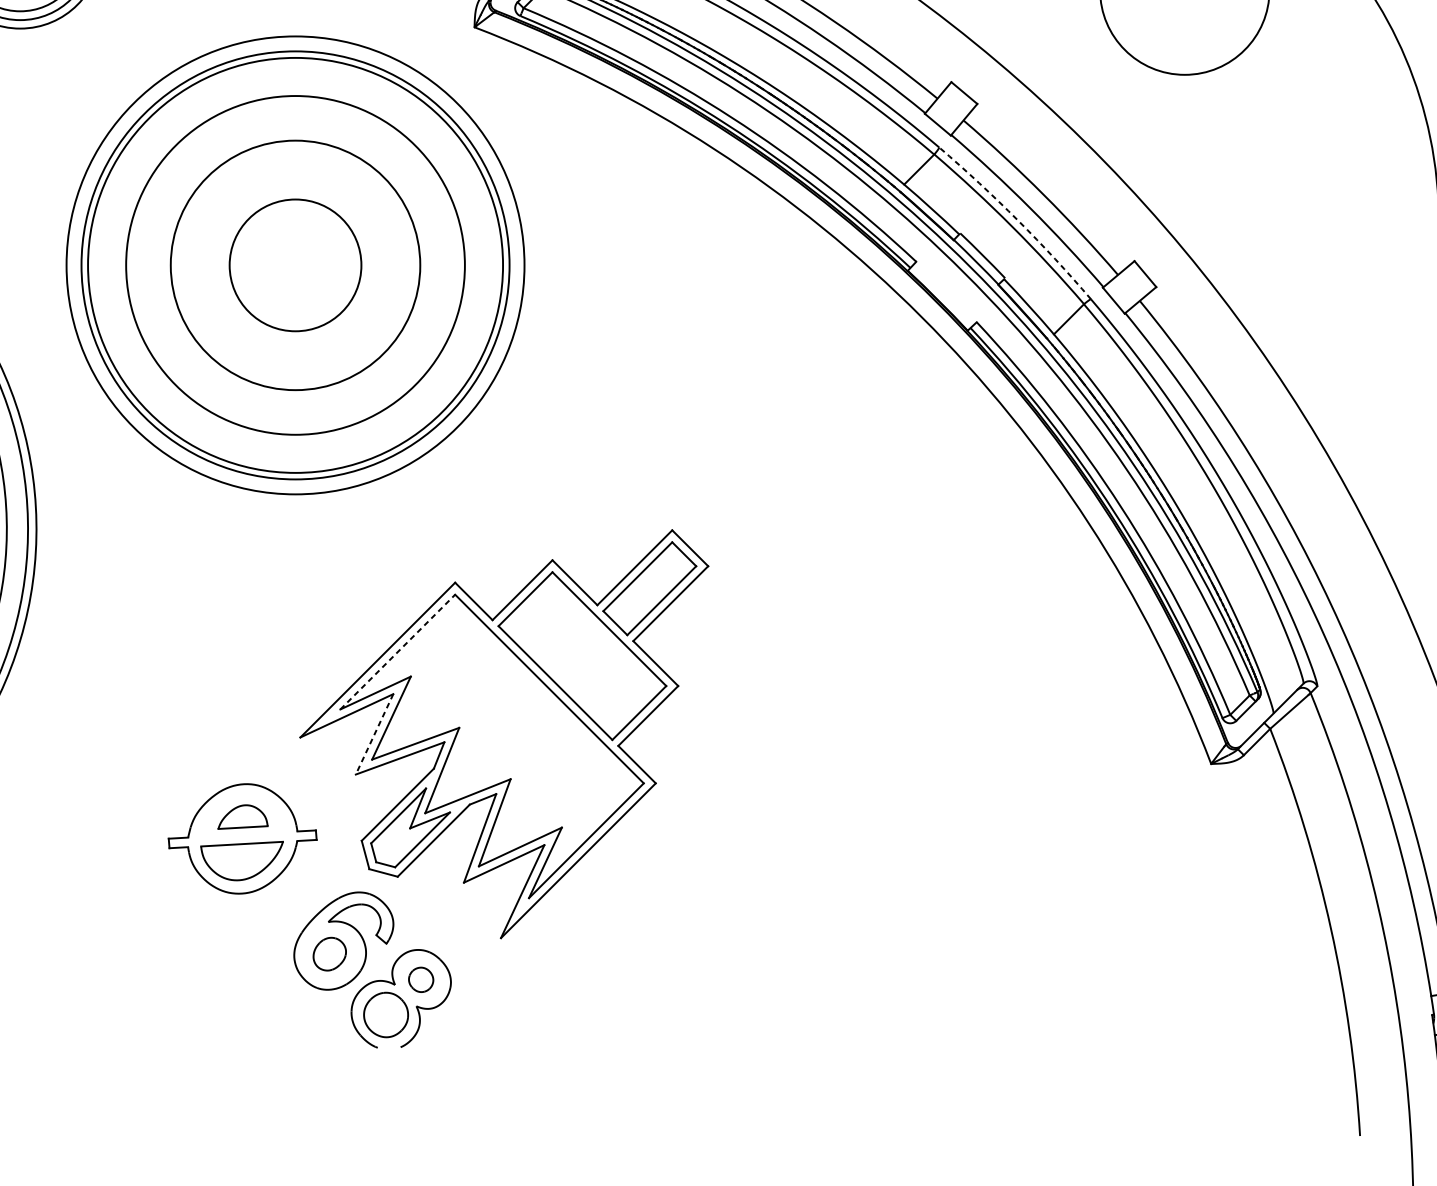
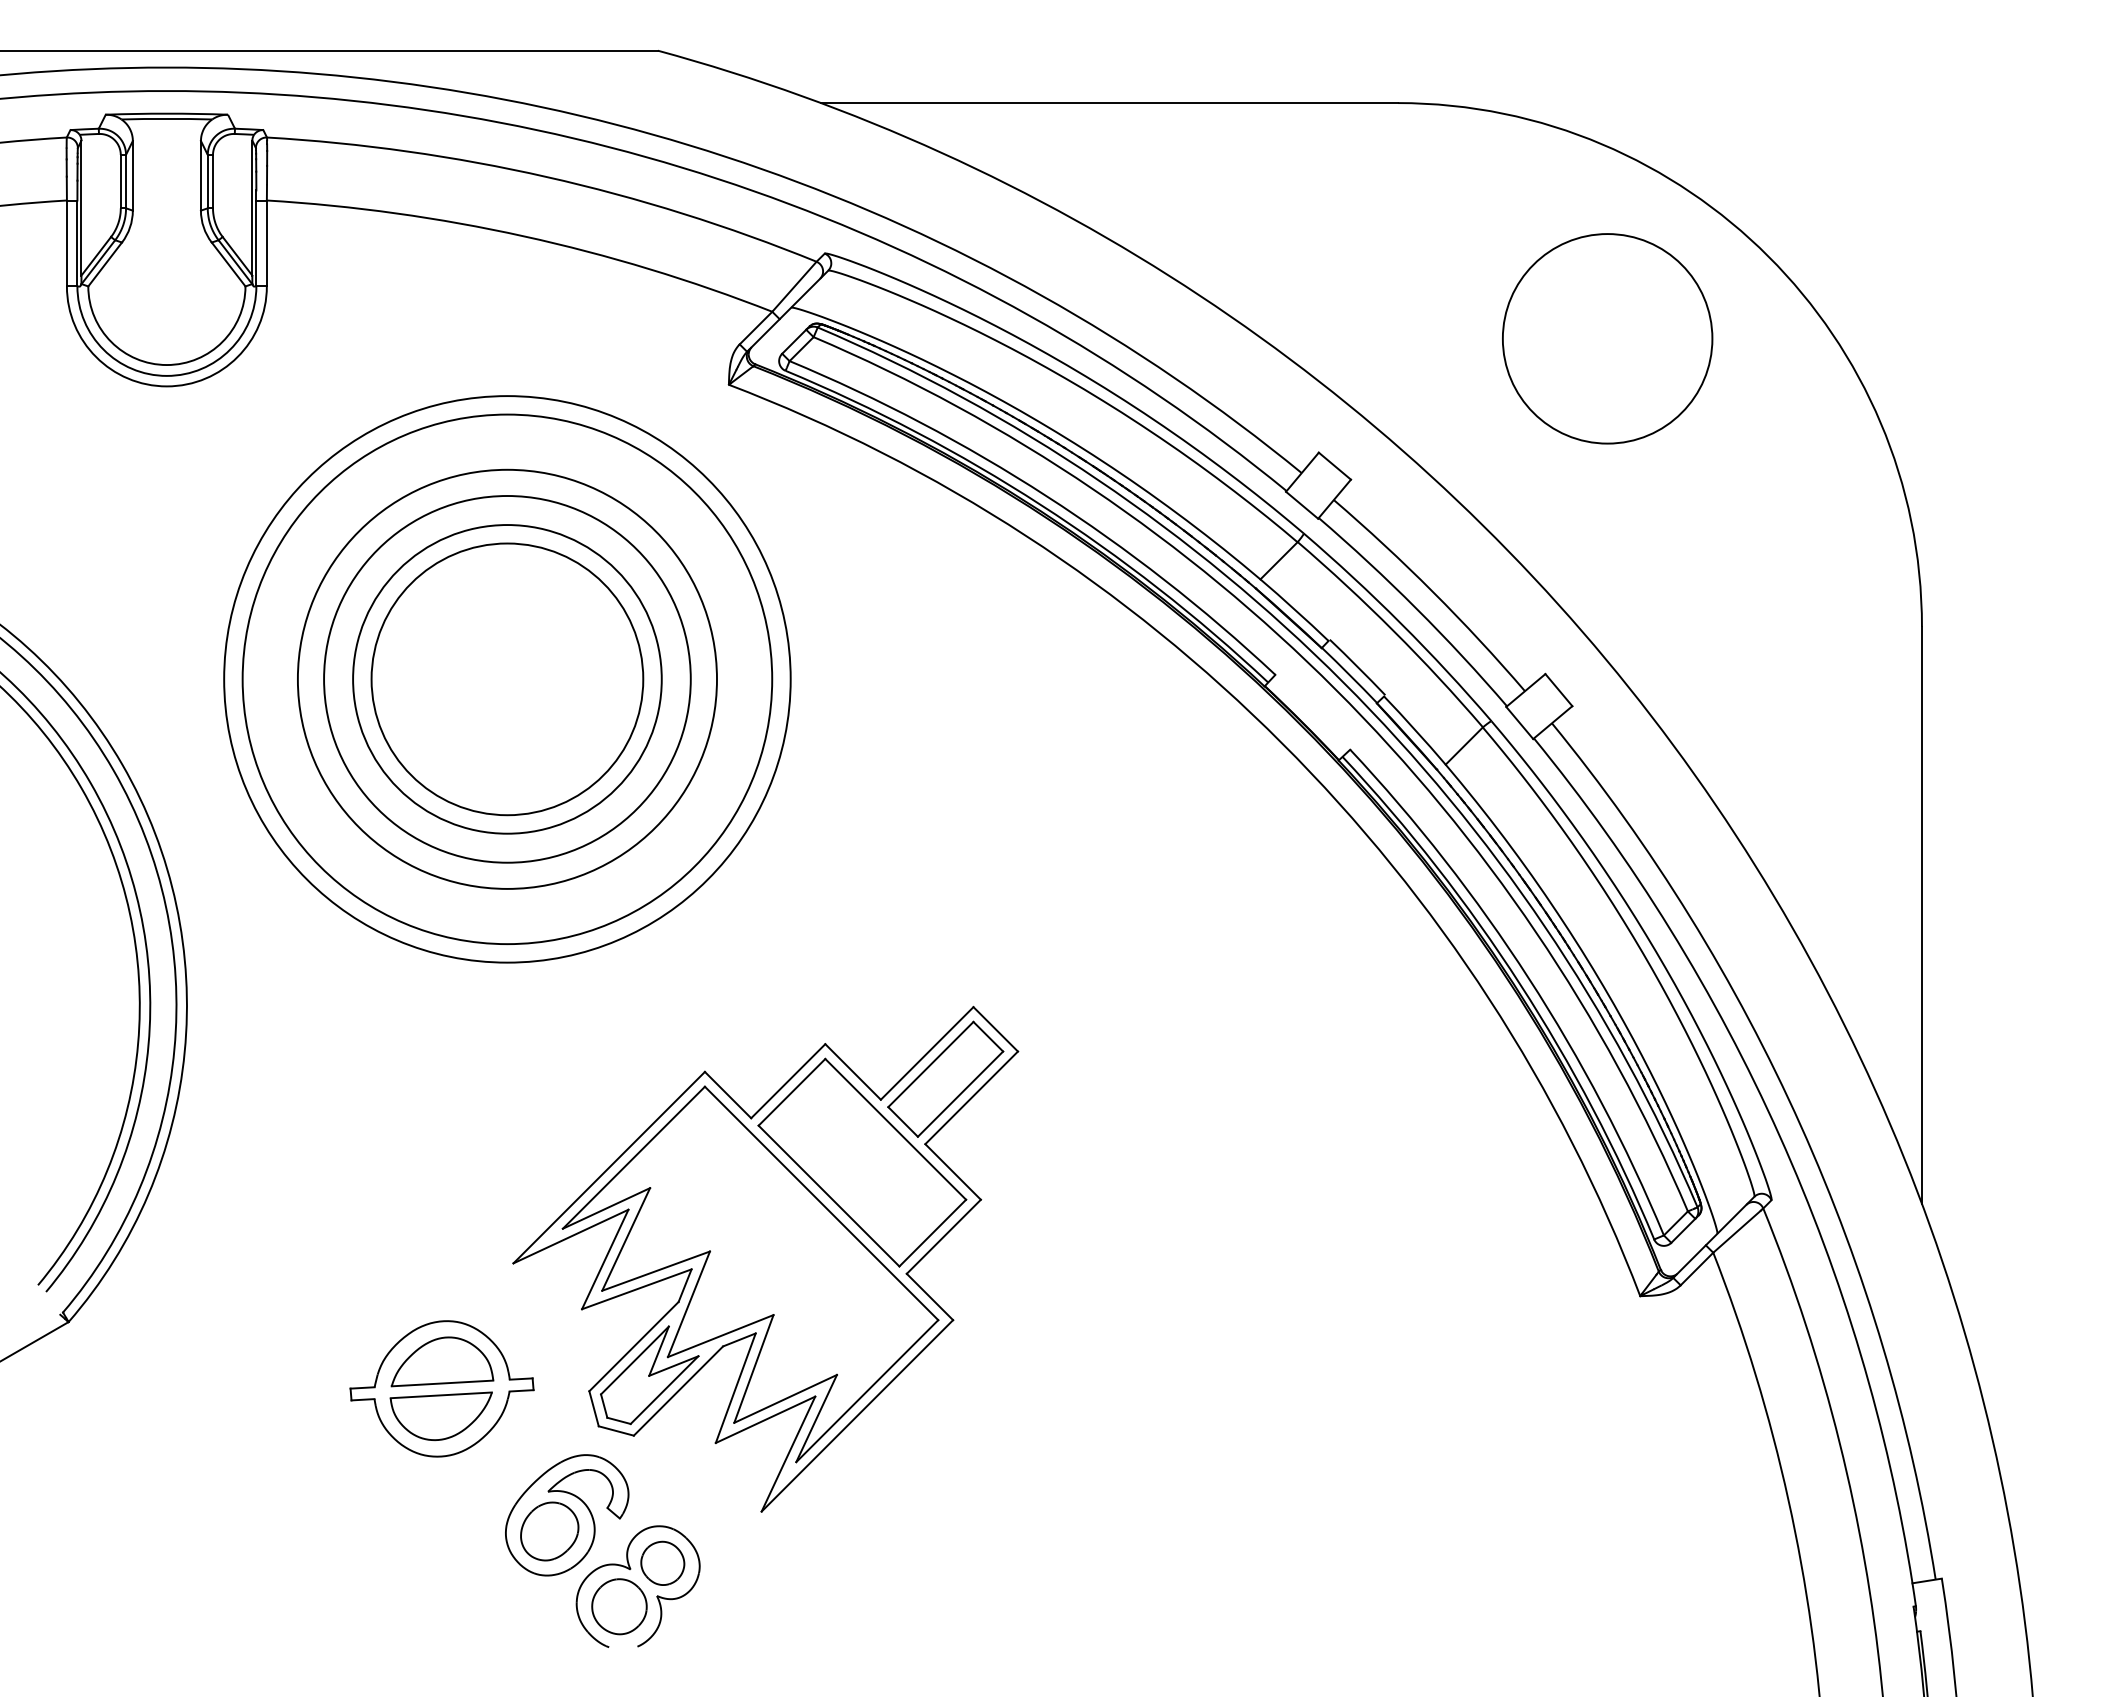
arc: (1018, 220) -> (1401, 623), dashed -> solid
circle: (295, 265) -> (507, 679), size x0.71
circle: (295, 265) -> (507, 679), size x1.67
line: (398, 651) -> (634, 1157), dashed -> solid
line: (374, 734) -> (605, 1259), dashed -> solid
part: (243, 816) -> (442, 1361), size x1.67
part: (329, 954) -> (549, 1531), size x1.43
part: (420, 979) -> (662, 1562), size x1.43

